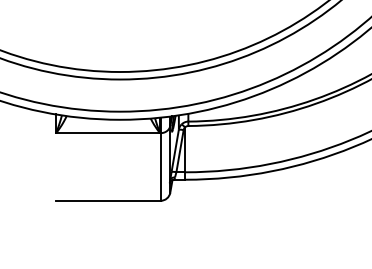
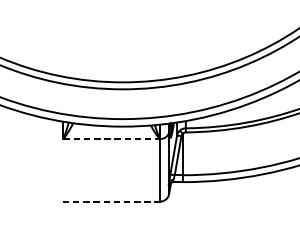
line: (108, 133) -> (111, 139), solid -> dashed
line: (108, 200) -> (111, 201), solid -> dashed

